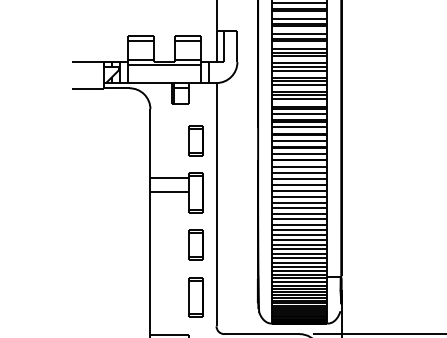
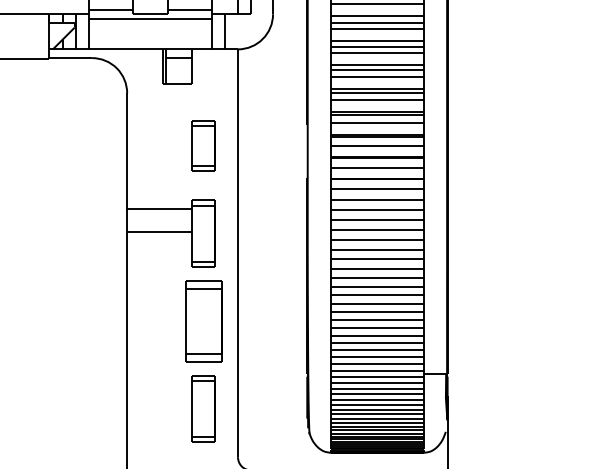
part: (195, 244) -> (202, 320), size x1.6

